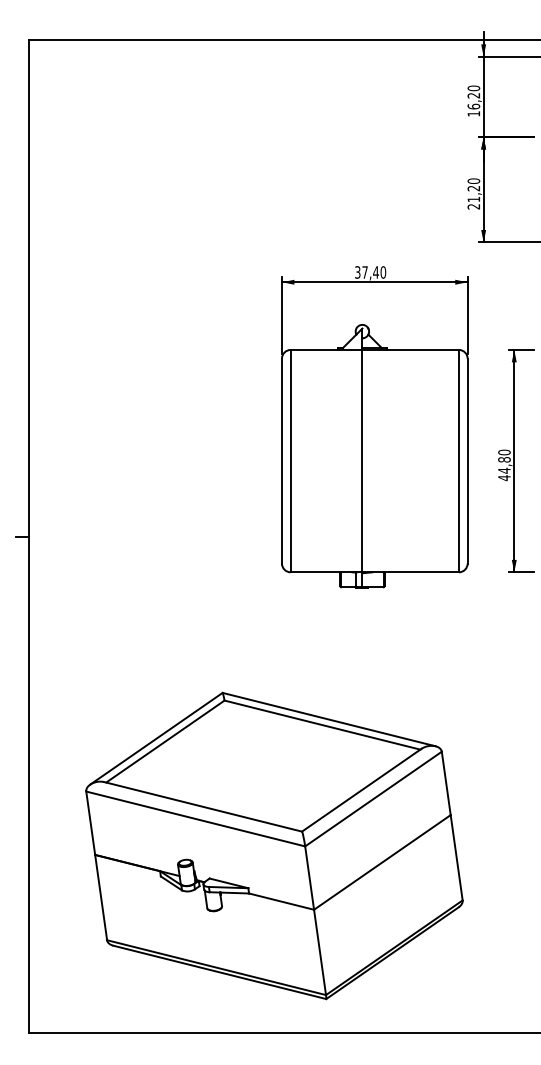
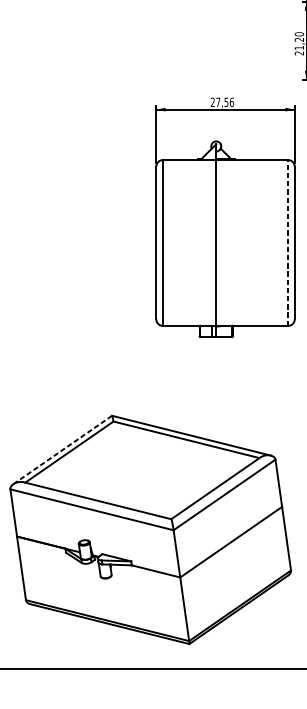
text: (370, 272) -> (222, 102), 37,40 -> 27,56
line: (458, 460) -> (287, 242), solid -> dashed
line: (156, 738) -> (62, 449), solid -> dashed

